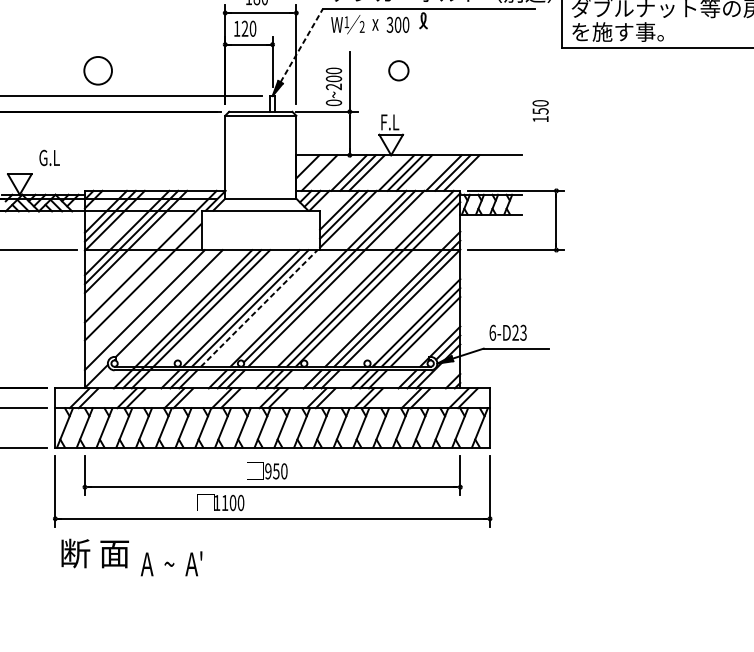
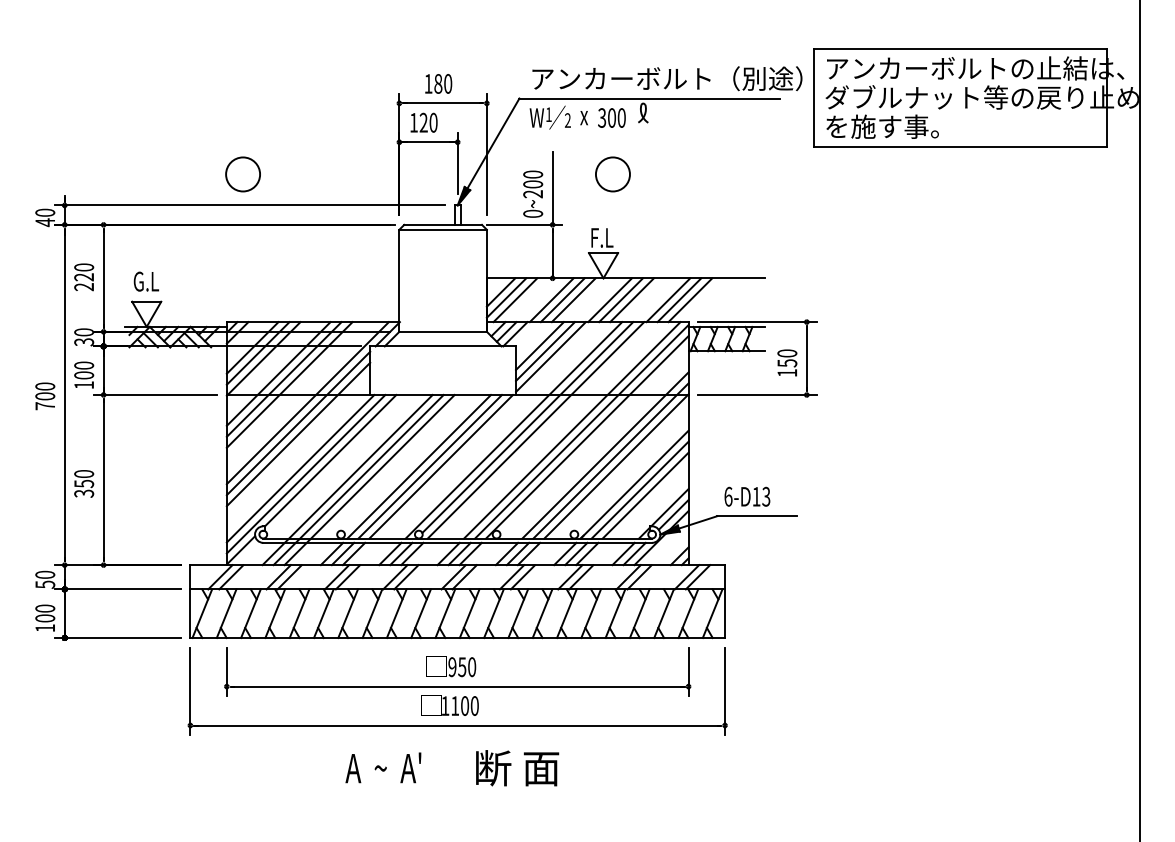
line: (301, 45) -> (493, 143), dashed -> solid
circle: (398, 70) -> (612, 174), size x1.43
text: (540, 110) -> (787, 362), moved
text: (49, 157) -> (146, 281), moved
line: (312, 170) -> (506, 297), added
line: (143, 273) -> (298, 423), added
line: (259, 308) -> (441, 466), dashed -> solid
line: (148, 314) -> (305, 474), added
text: (515, 332) -> (756, 496), 6-D23 -> 6-D13
text: (220, 502) -> (449, 705), moved
text: (95, 553) -> (517, 768), moved
text: (171, 563) -> (383, 767), moved

